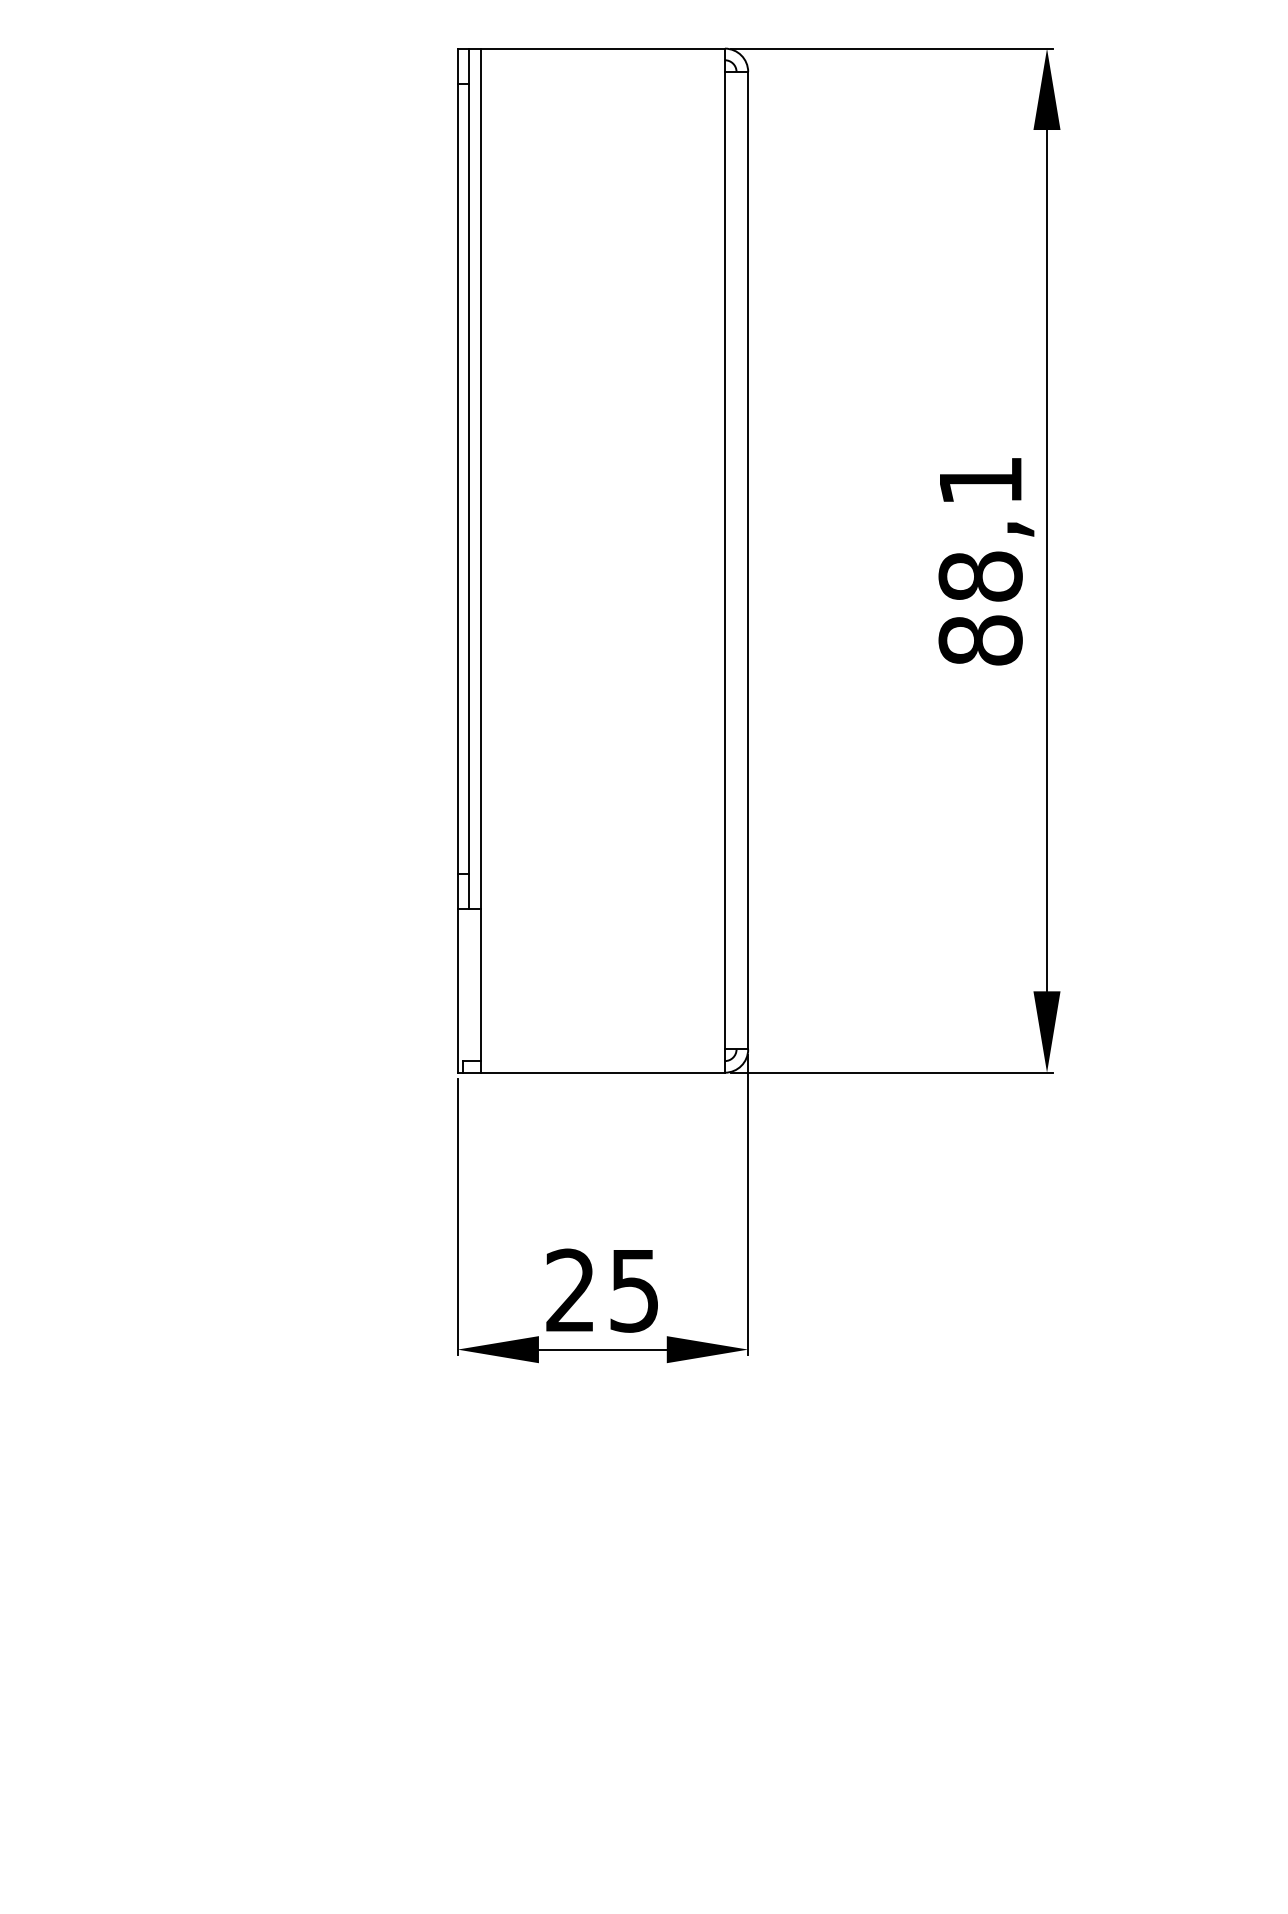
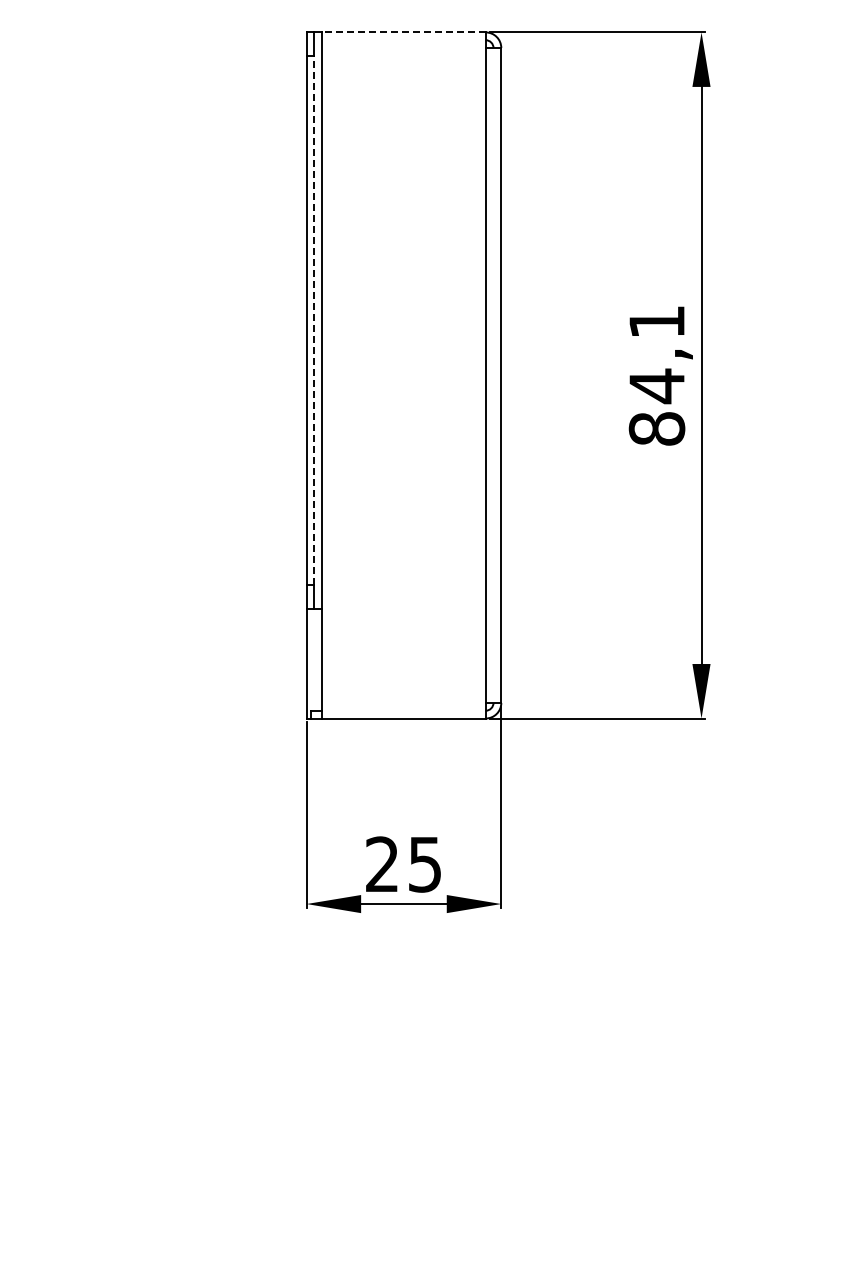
line: (602, 48) -> (403, 32), solid -> dashed
line: (469, 478) -> (314, 320), solid -> dashed
text: (979, 577) -> (656, 386), 88,1 -> 84,1

